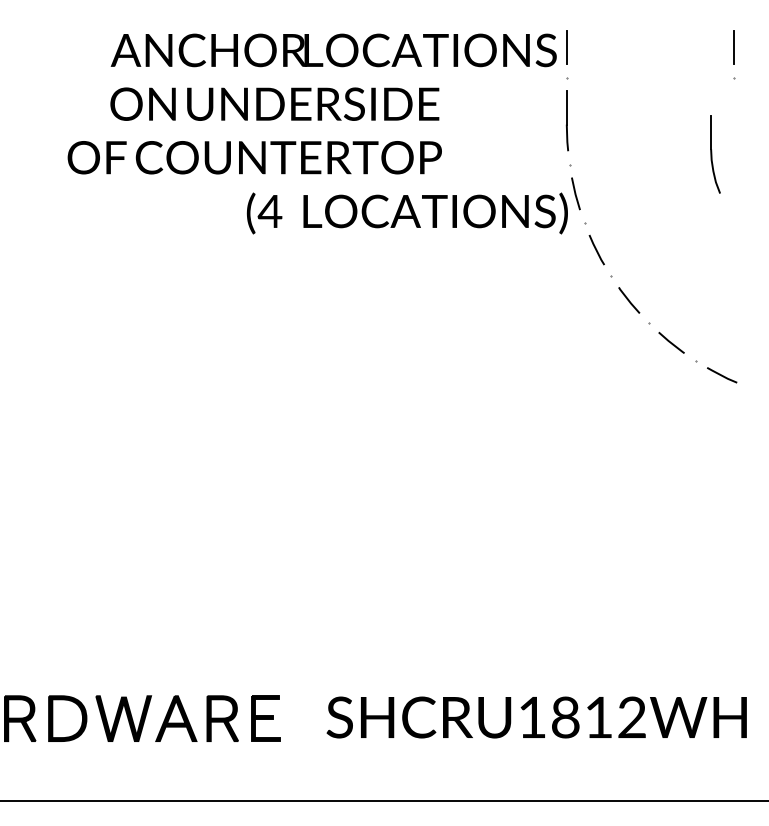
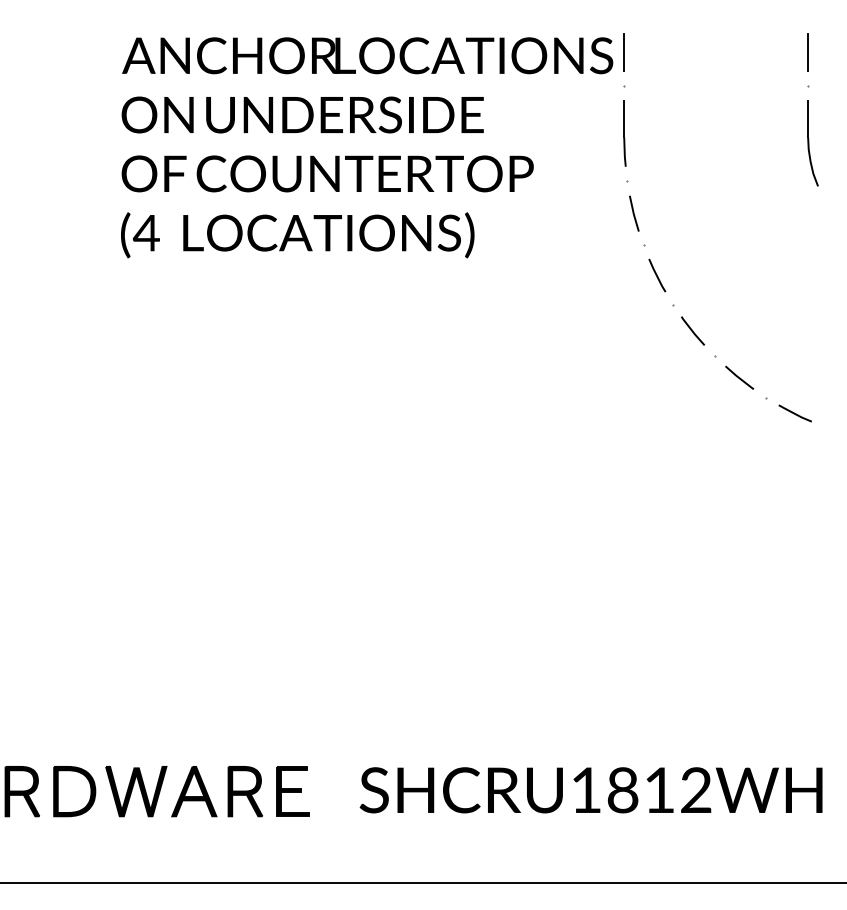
part: (715, 154) -> (812, 143), moved
text: (254, 157) -> (327, 173), moved
text: (407, 213) -> (297, 235), moved

